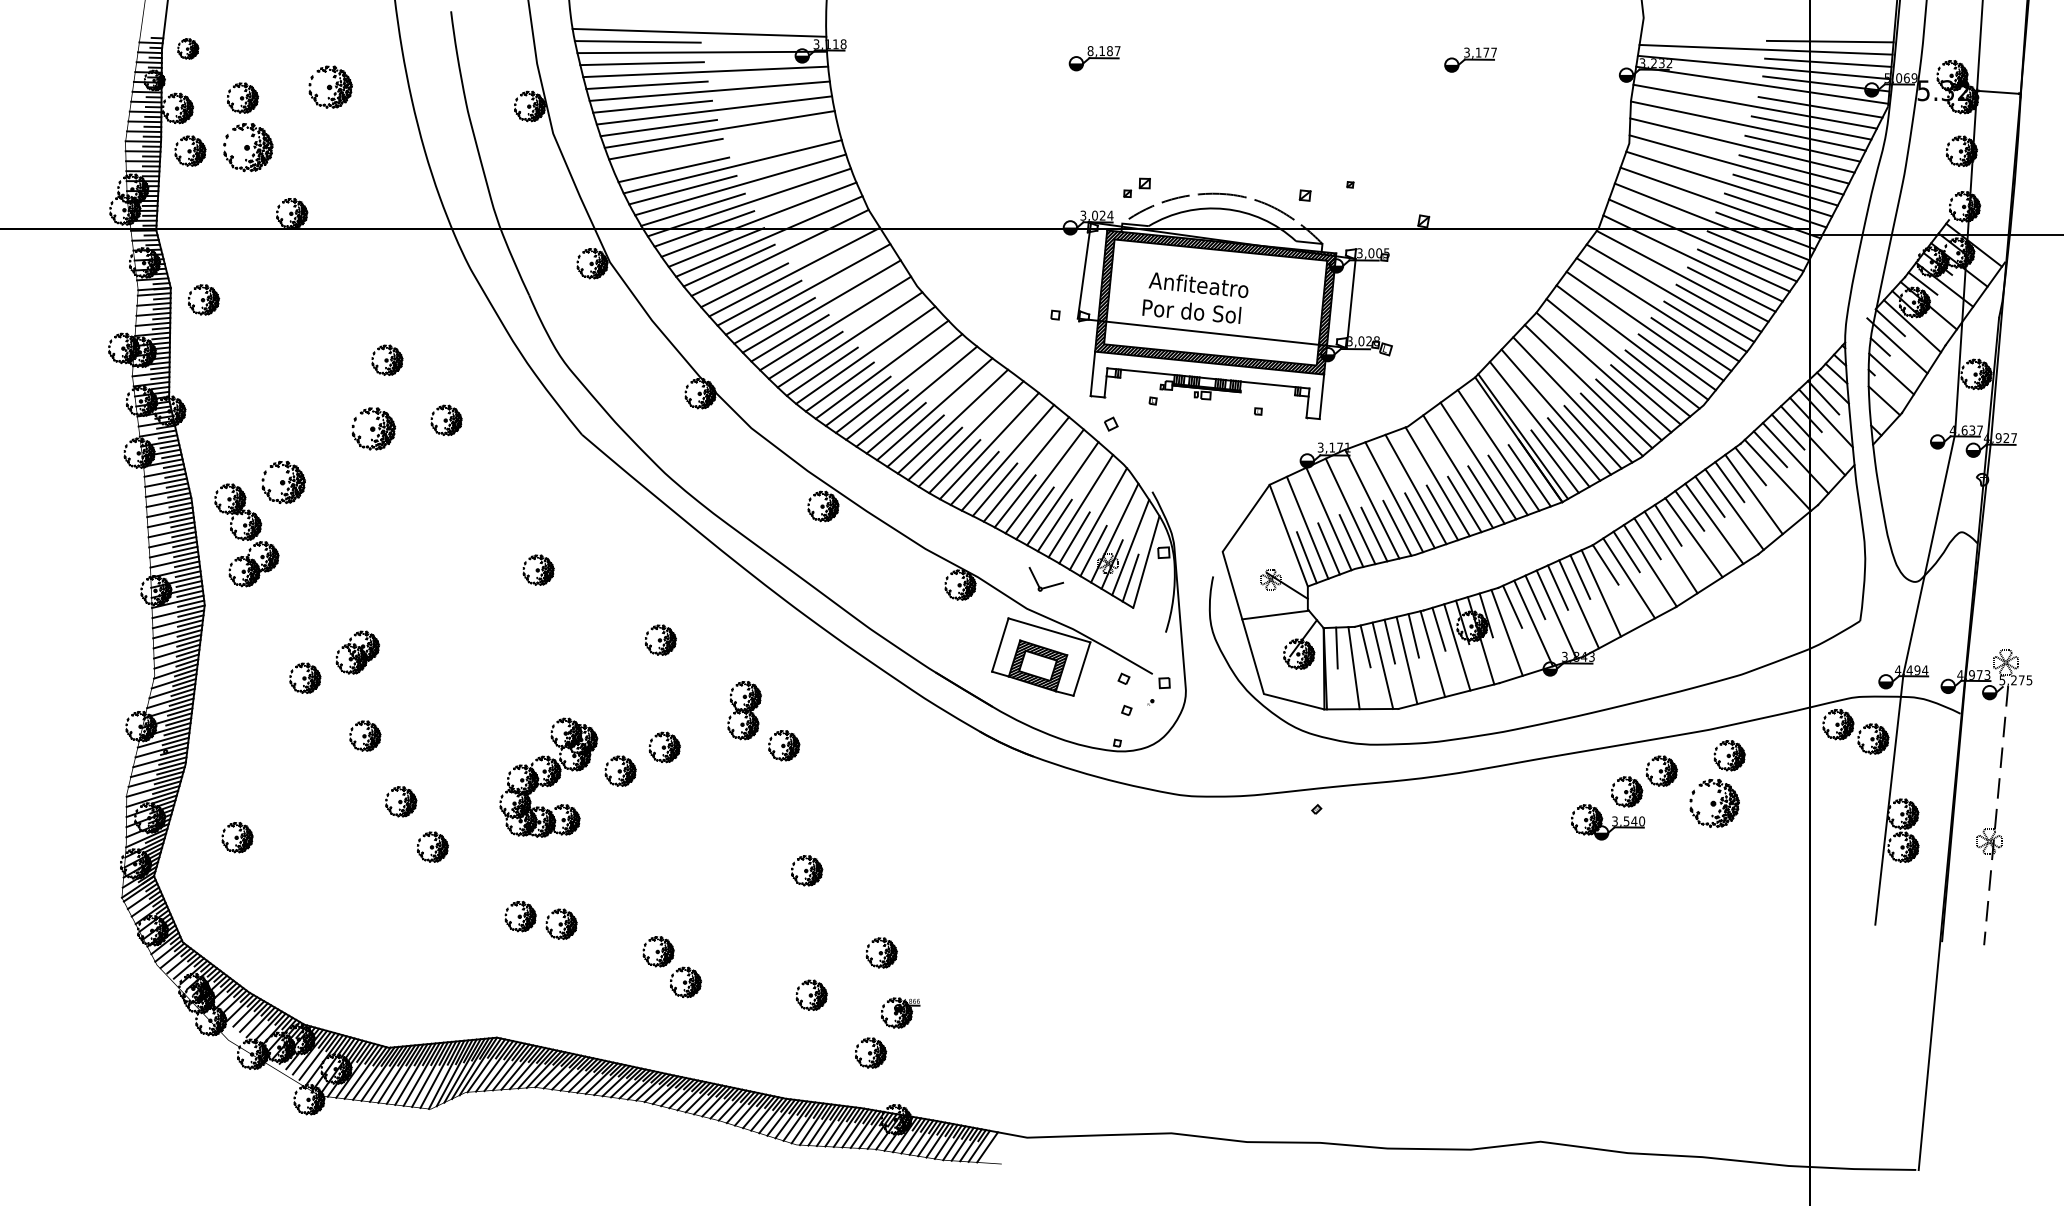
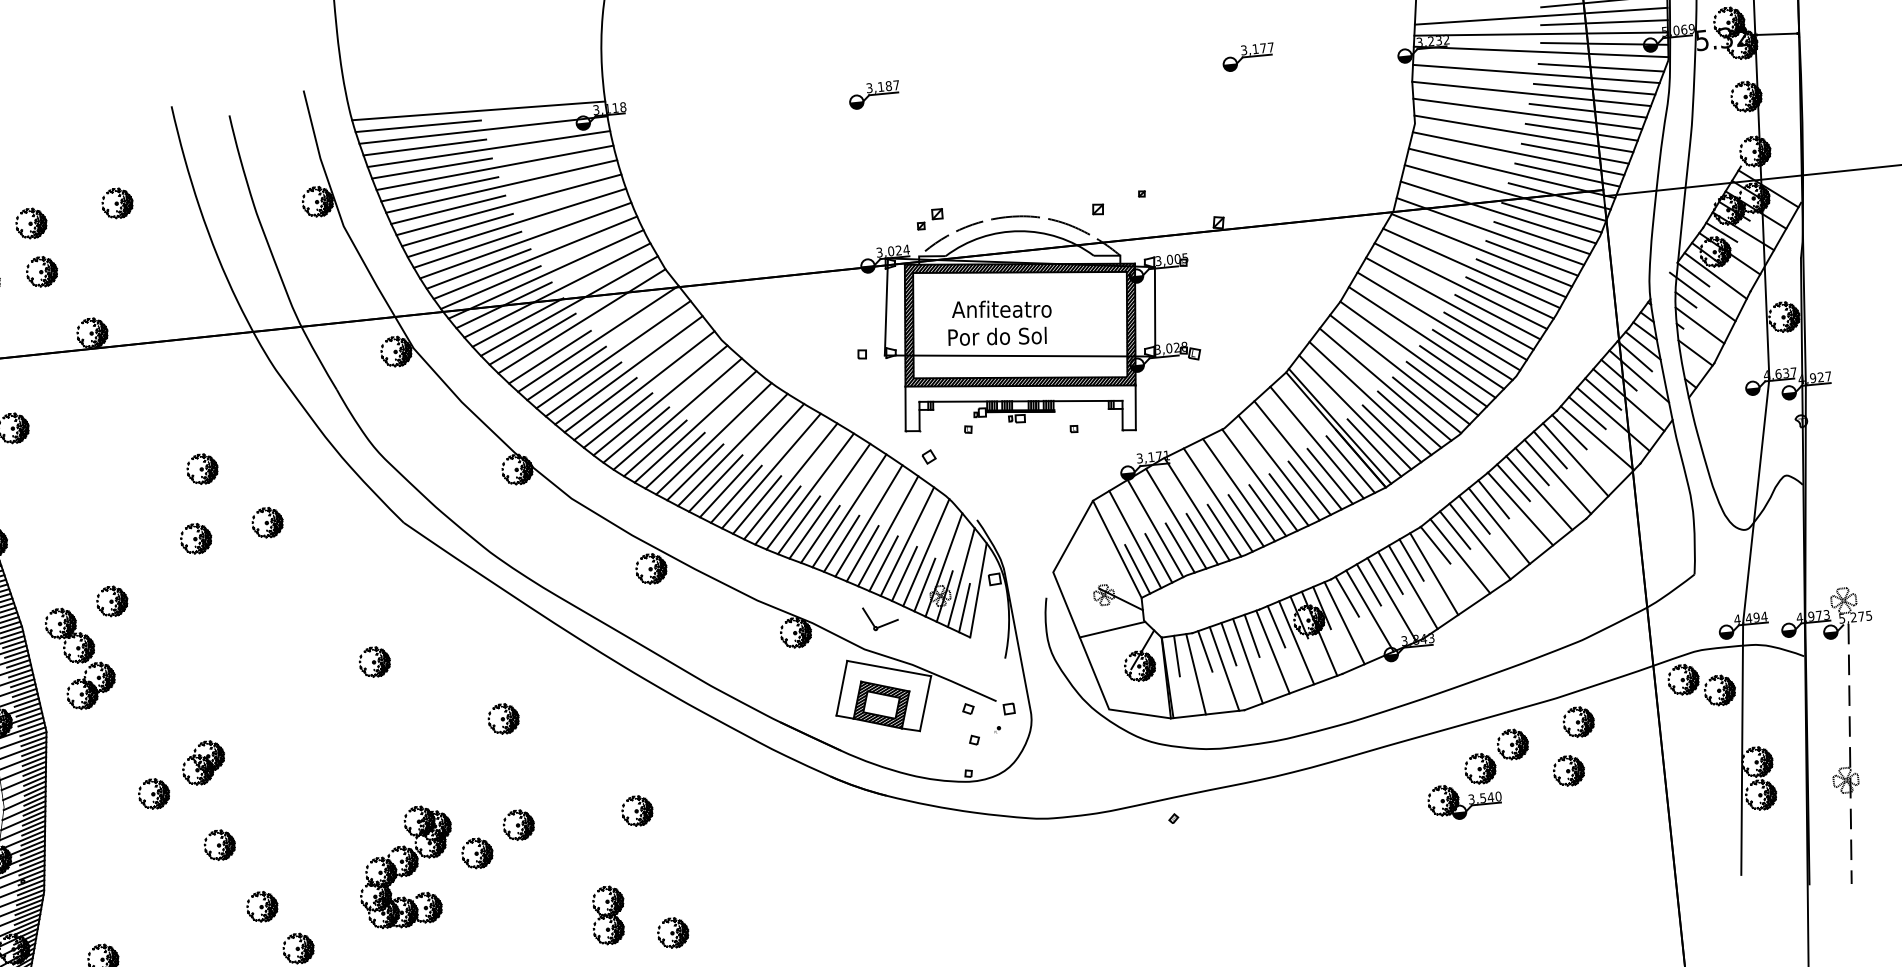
text: (1090, 51) -> (869, 88), 8,187 -> 3,187
part: (330, 86) -> (117, 202), size x0.71
part: (248, 146) -> (42, 271), size x0.62
line: (725, 147) -> (516, 222), added
part: (373, 428) -> (195, 538), size x0.71
part: (283, 482) -> (111, 601), size x0.71
part: (744, 710) -> (608, 915), moved
part: (1714, 802) -> (1568, 770), size x0.62

